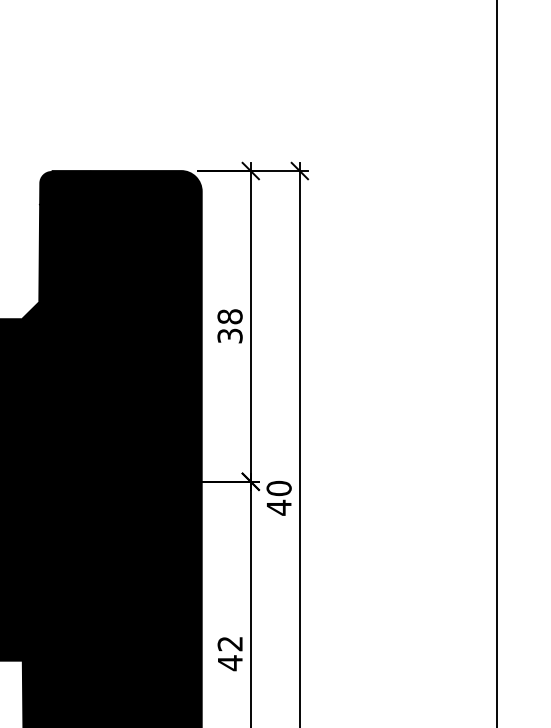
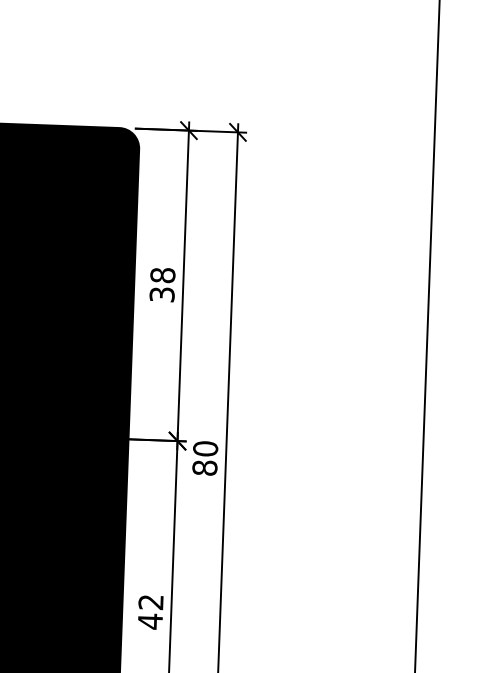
text: (278, 507) -> (204, 467), 40 -> 80

